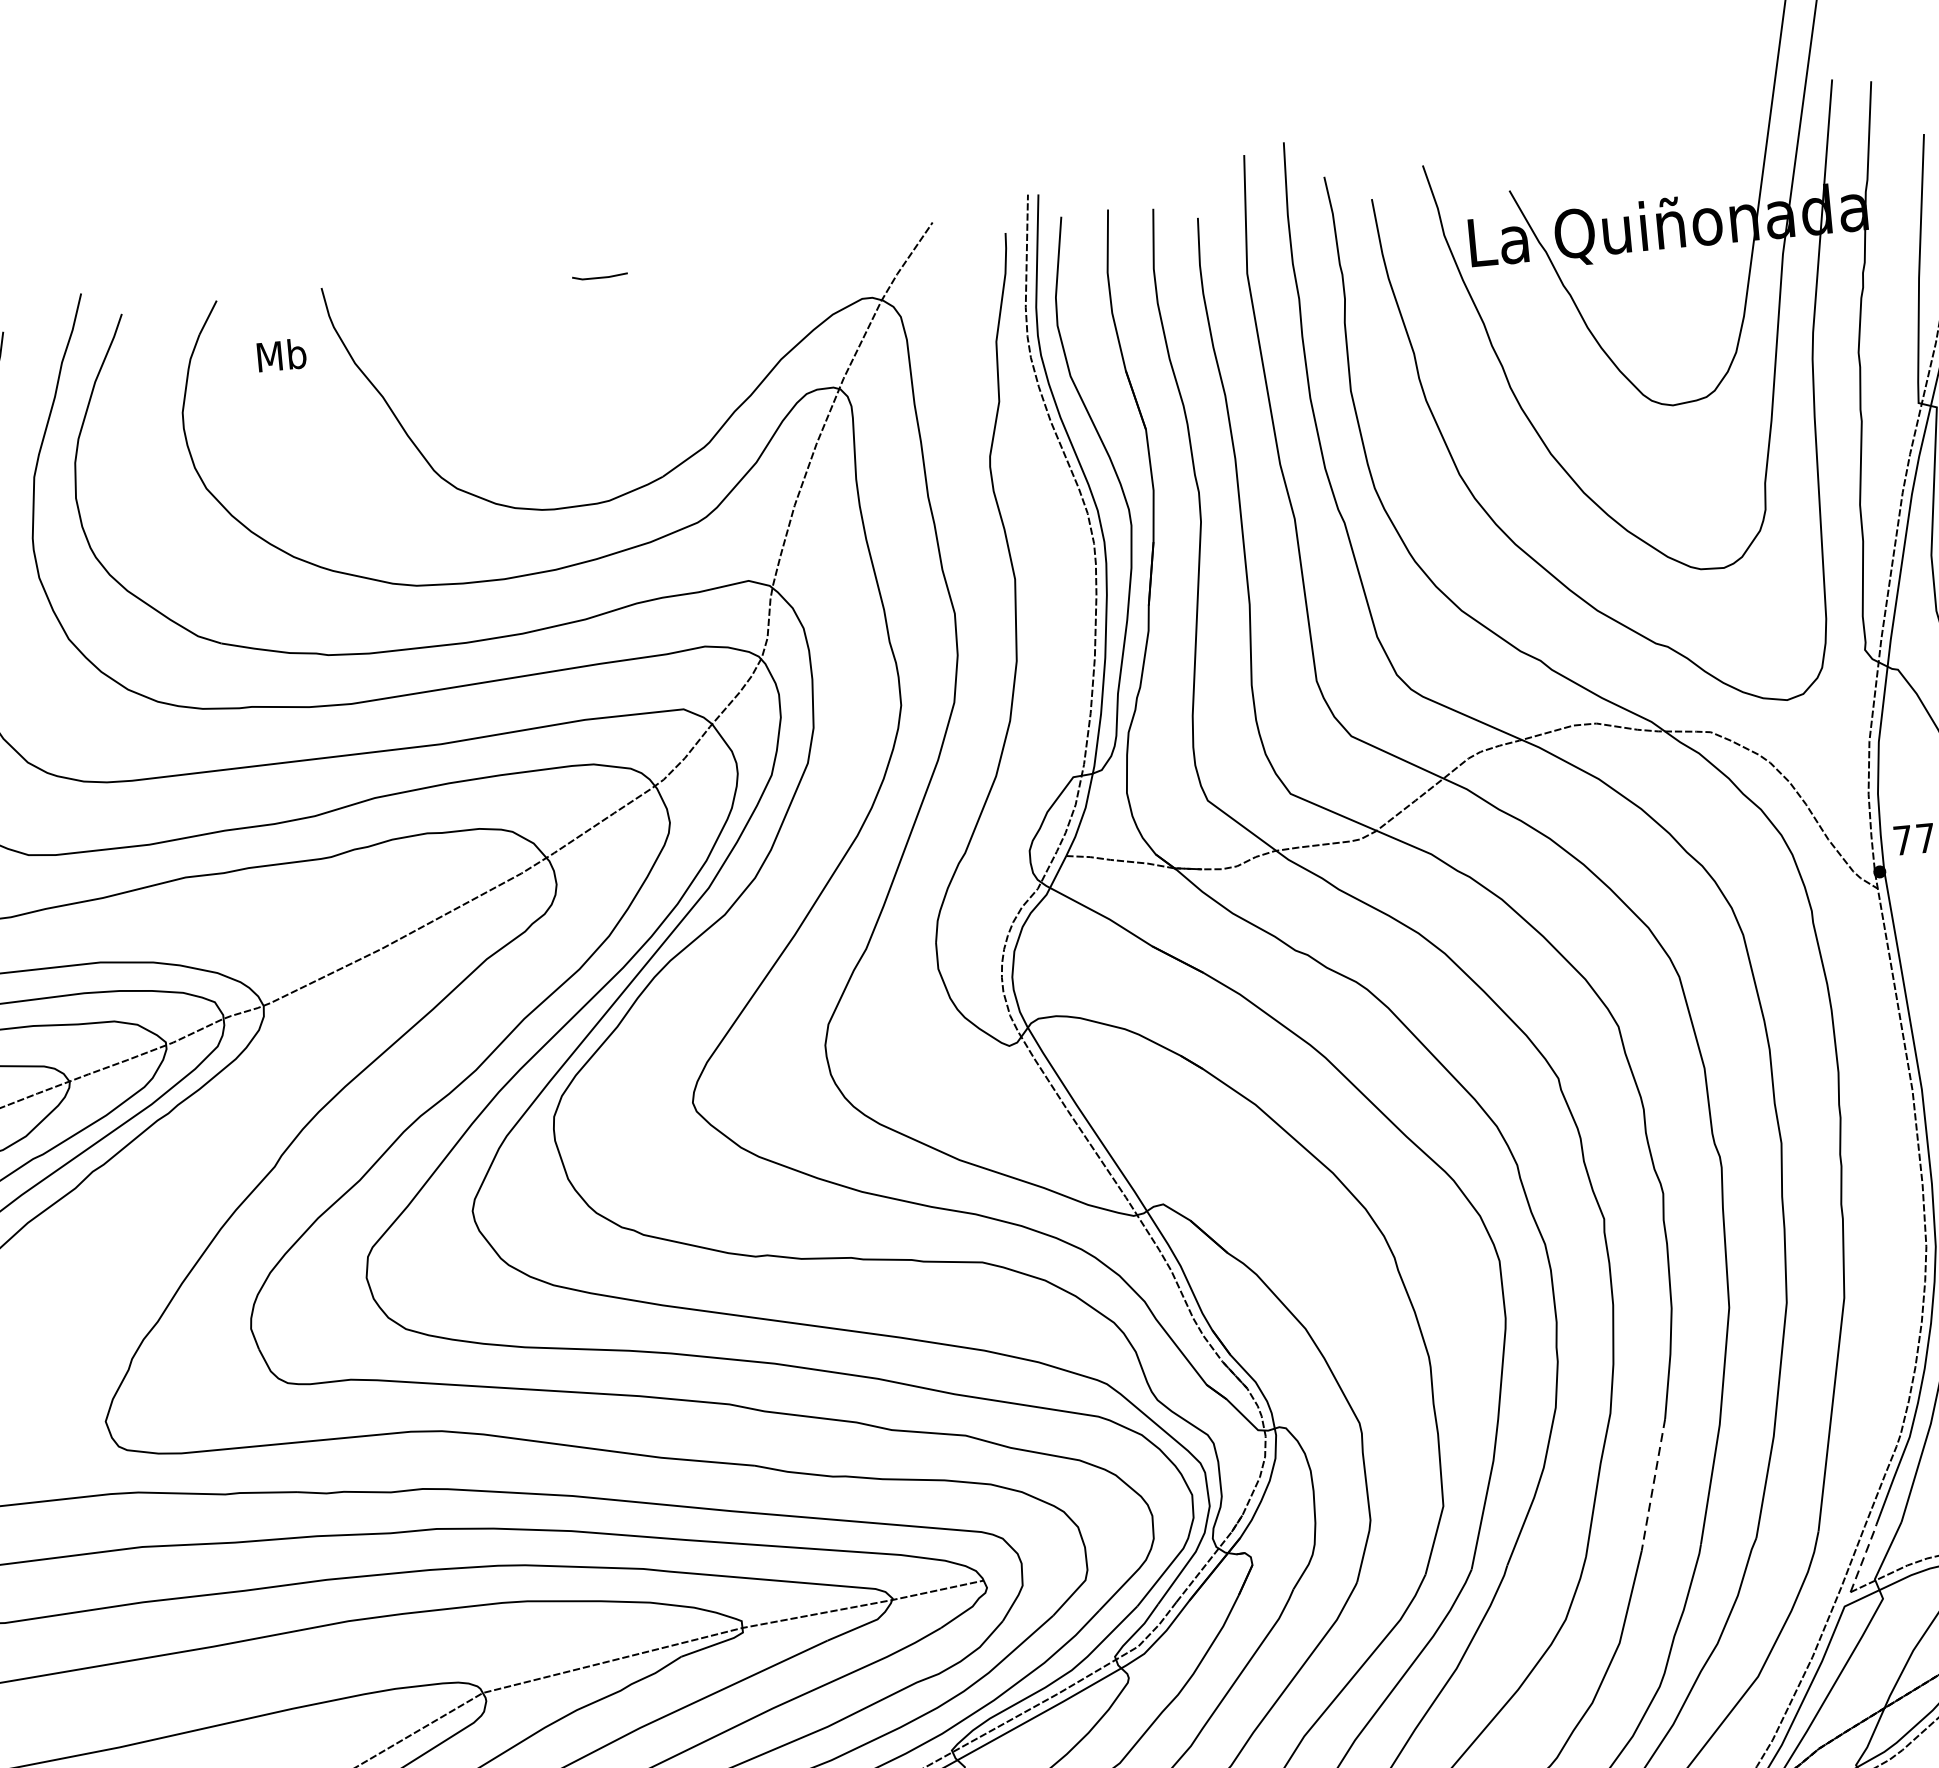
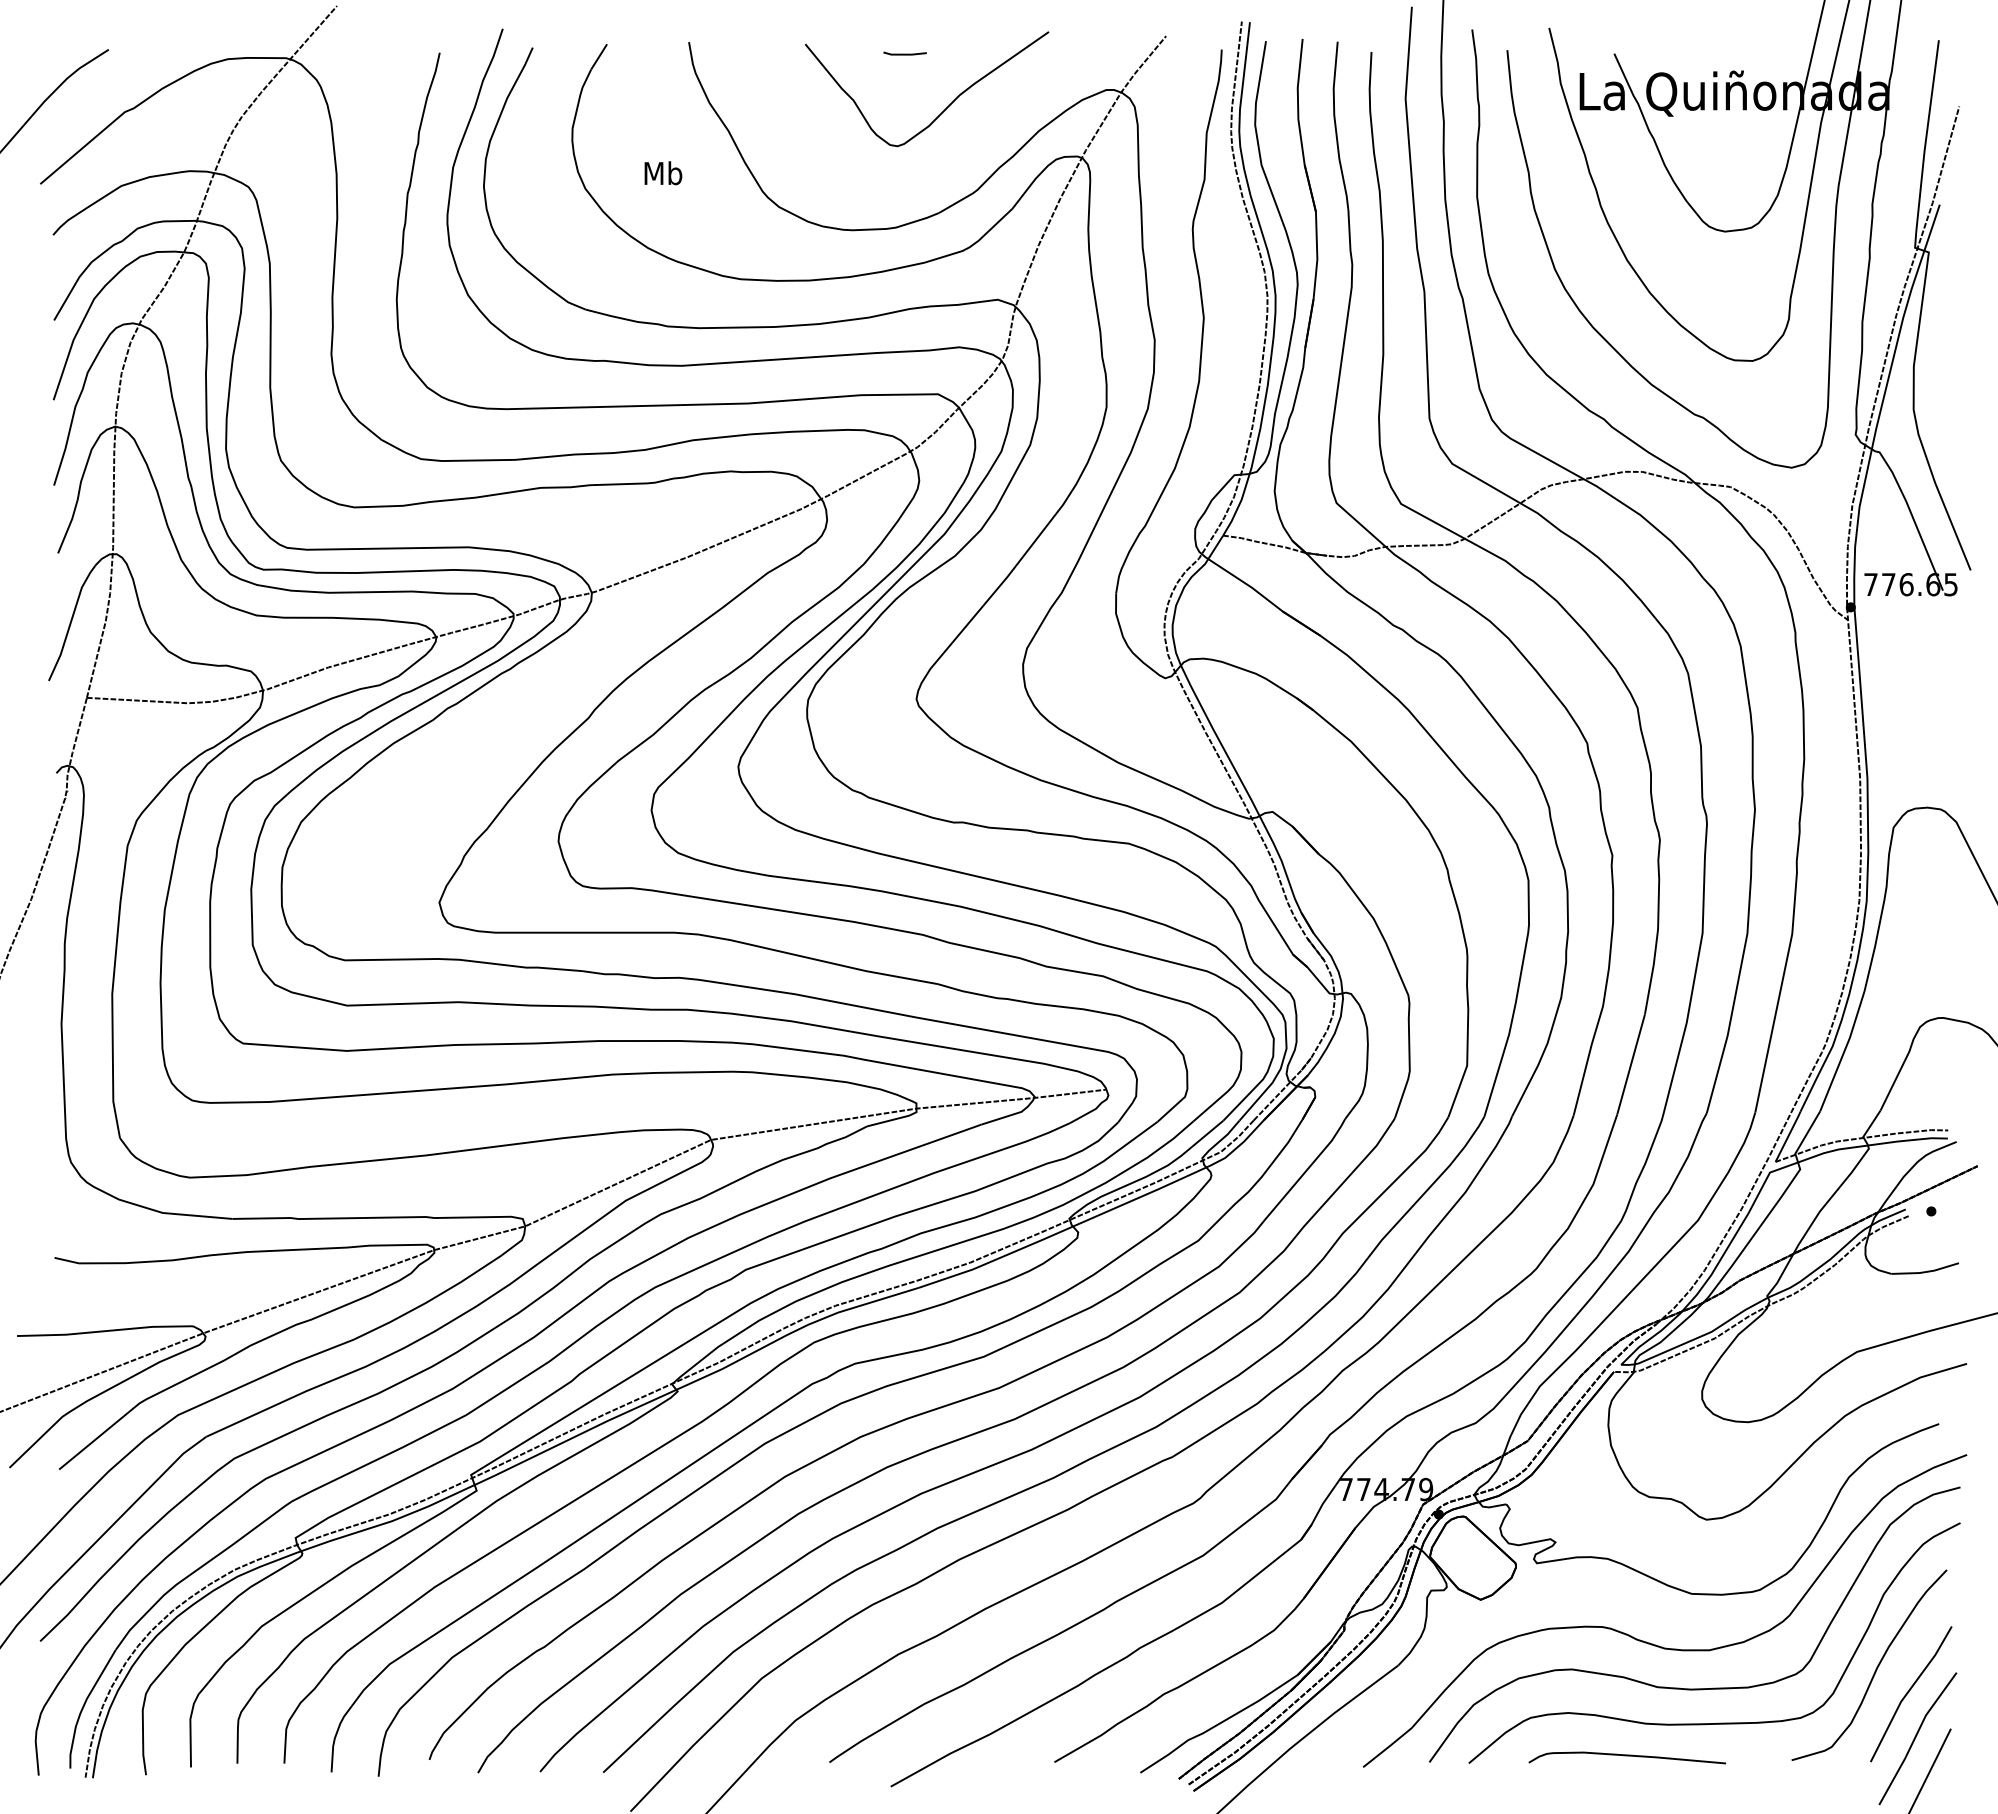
curve: (658, 342) -> (945, 108), added
text: (281, 355) -> (663, 173), moved
line: (1653, 1484) -> (1631, 1064), dashed -> solid
line: (1864, 1558) -> (1788, 1136), dashed -> solid

